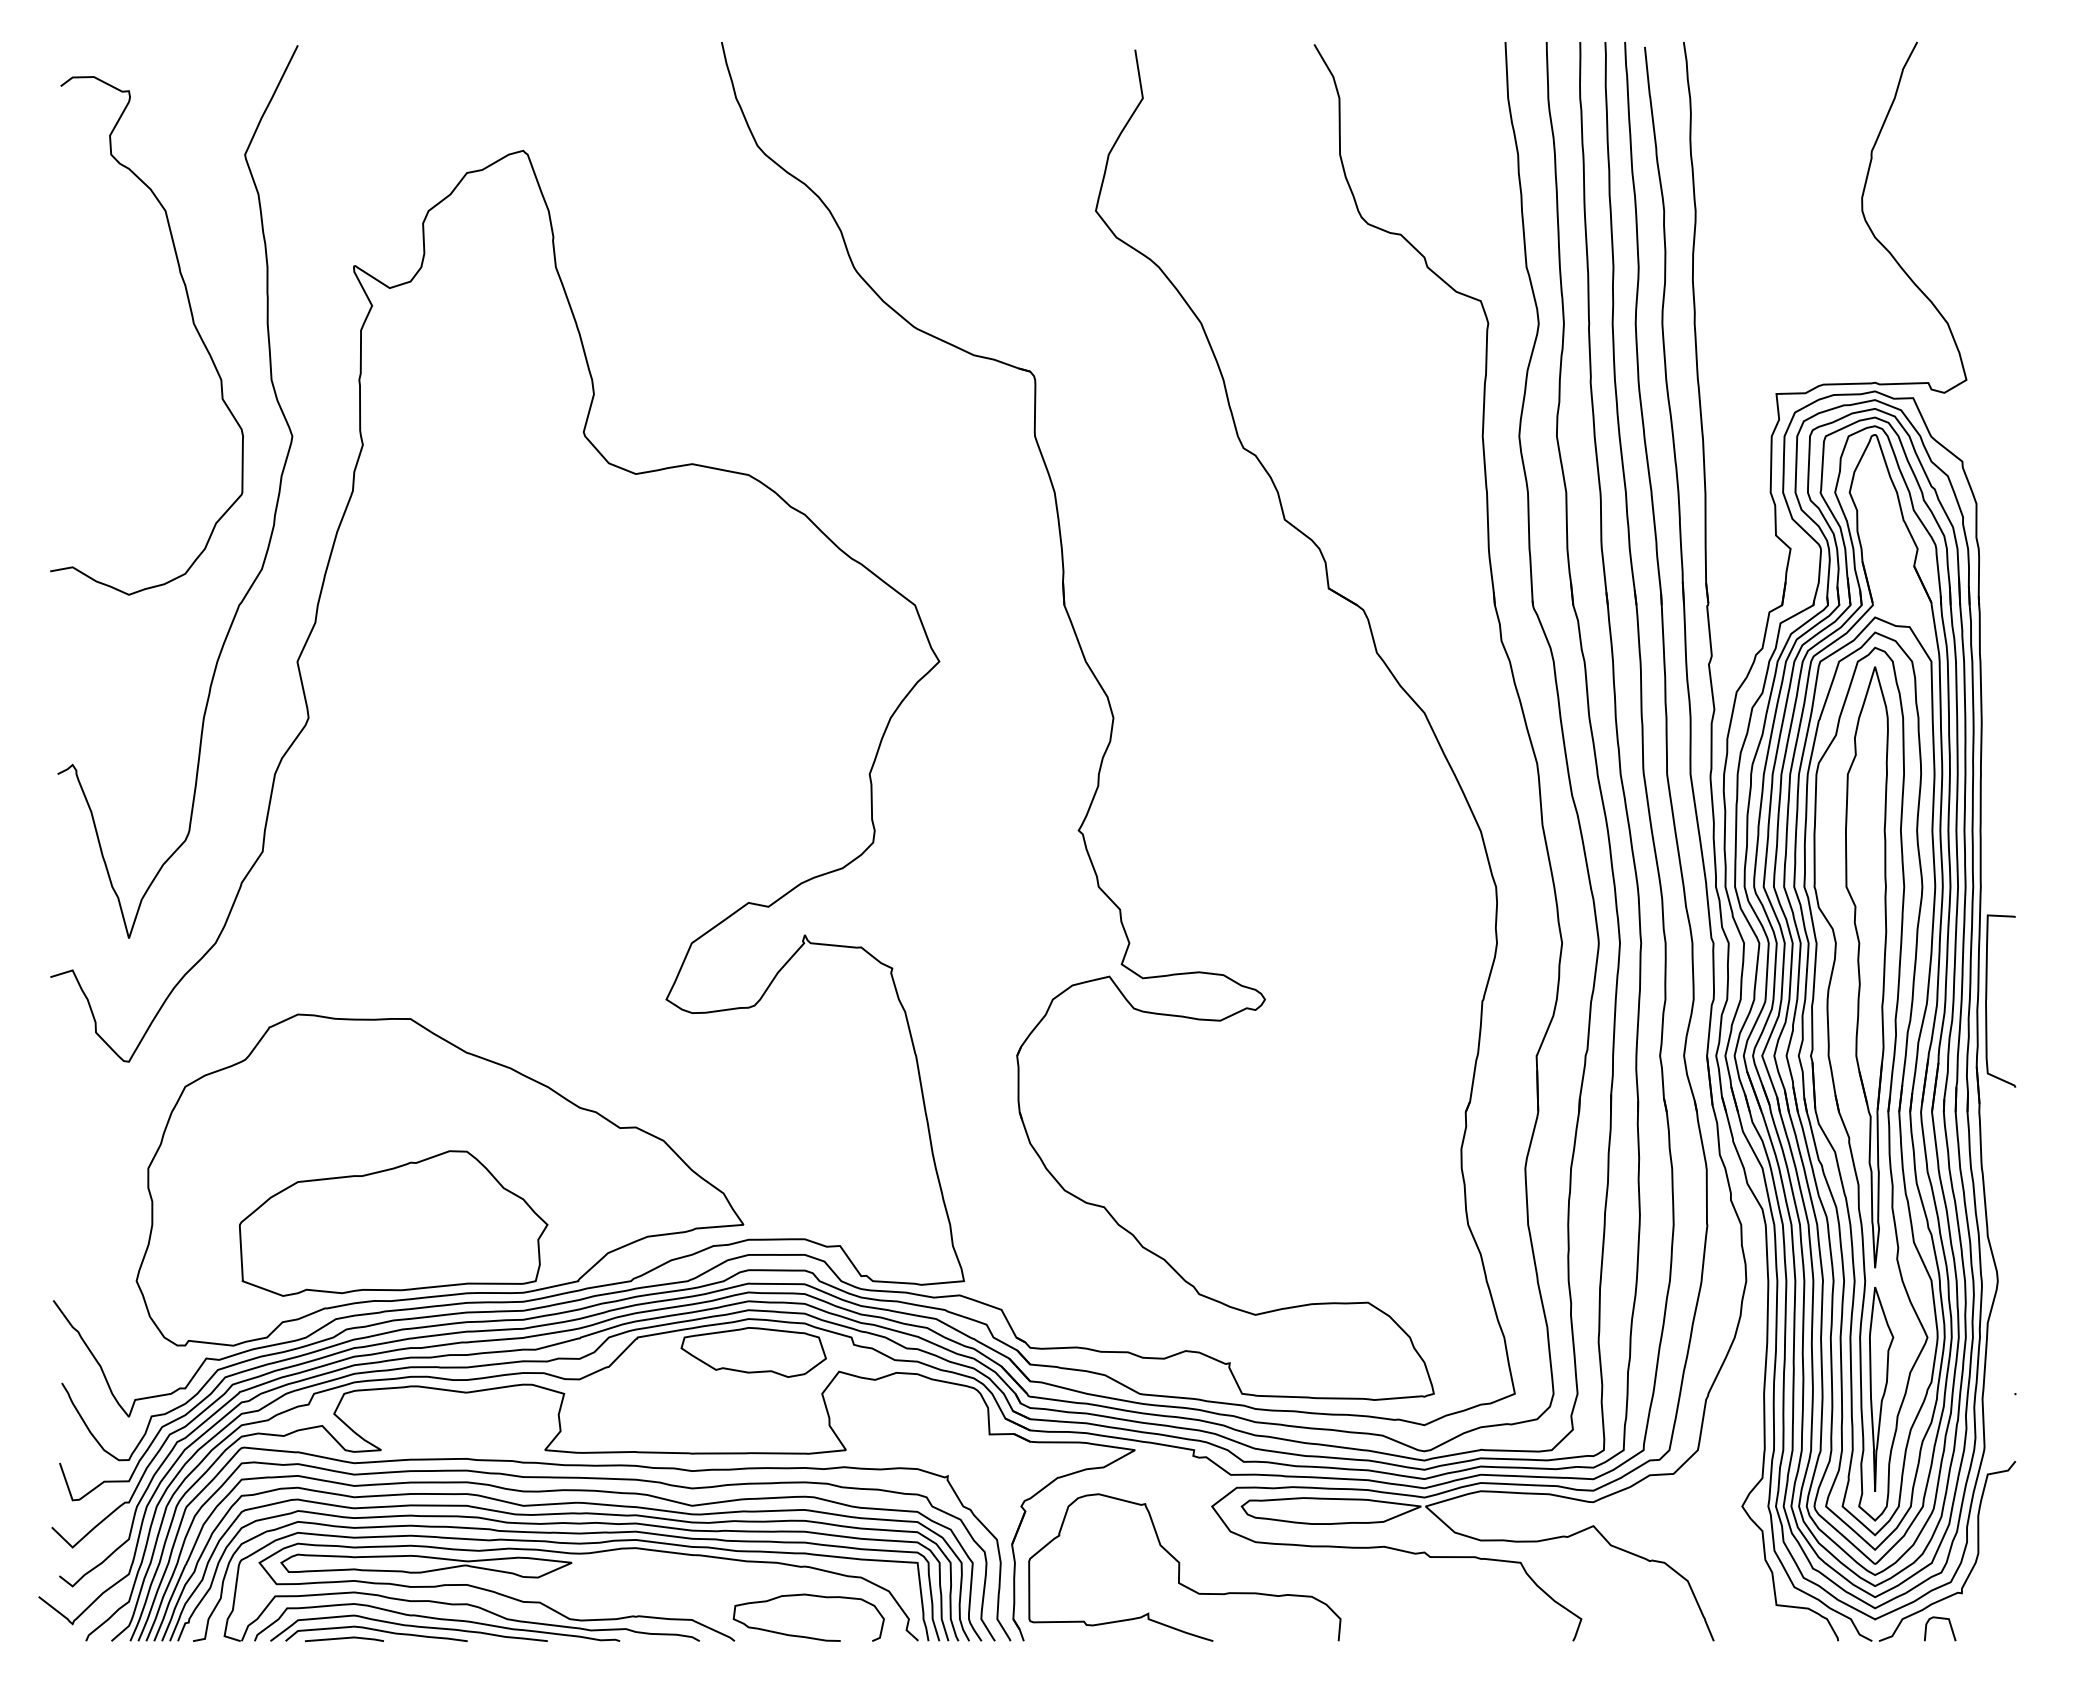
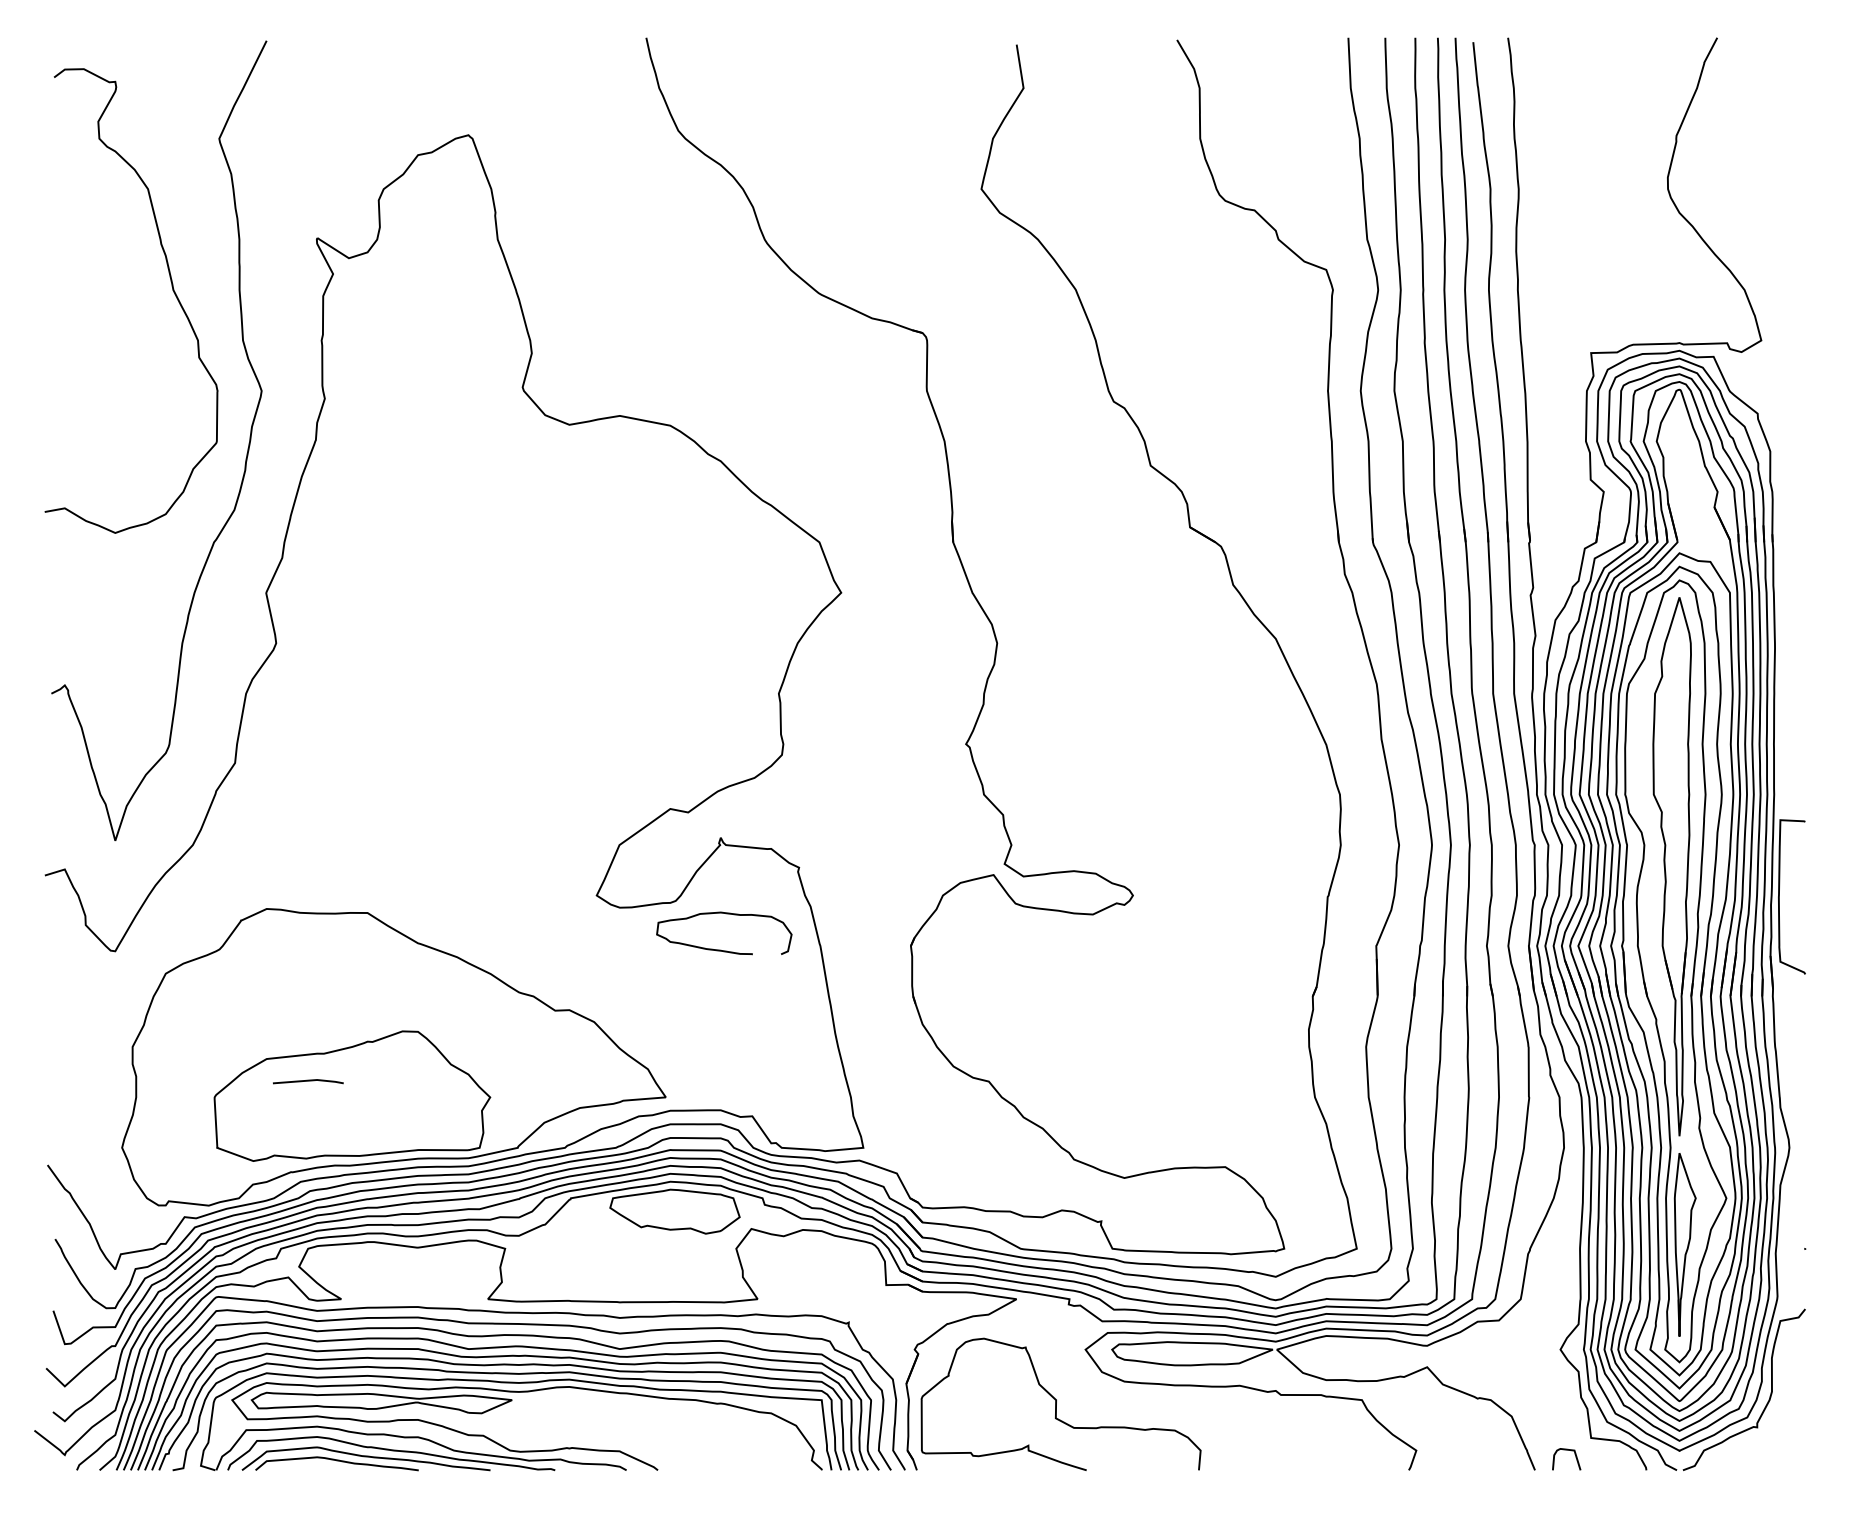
curve: (1941, 1619) -> (1567, 1450), moved
curve: (808, 1636) -> (724, 950), moved
curve: (344, 1639) -> (308, 1081), moved

